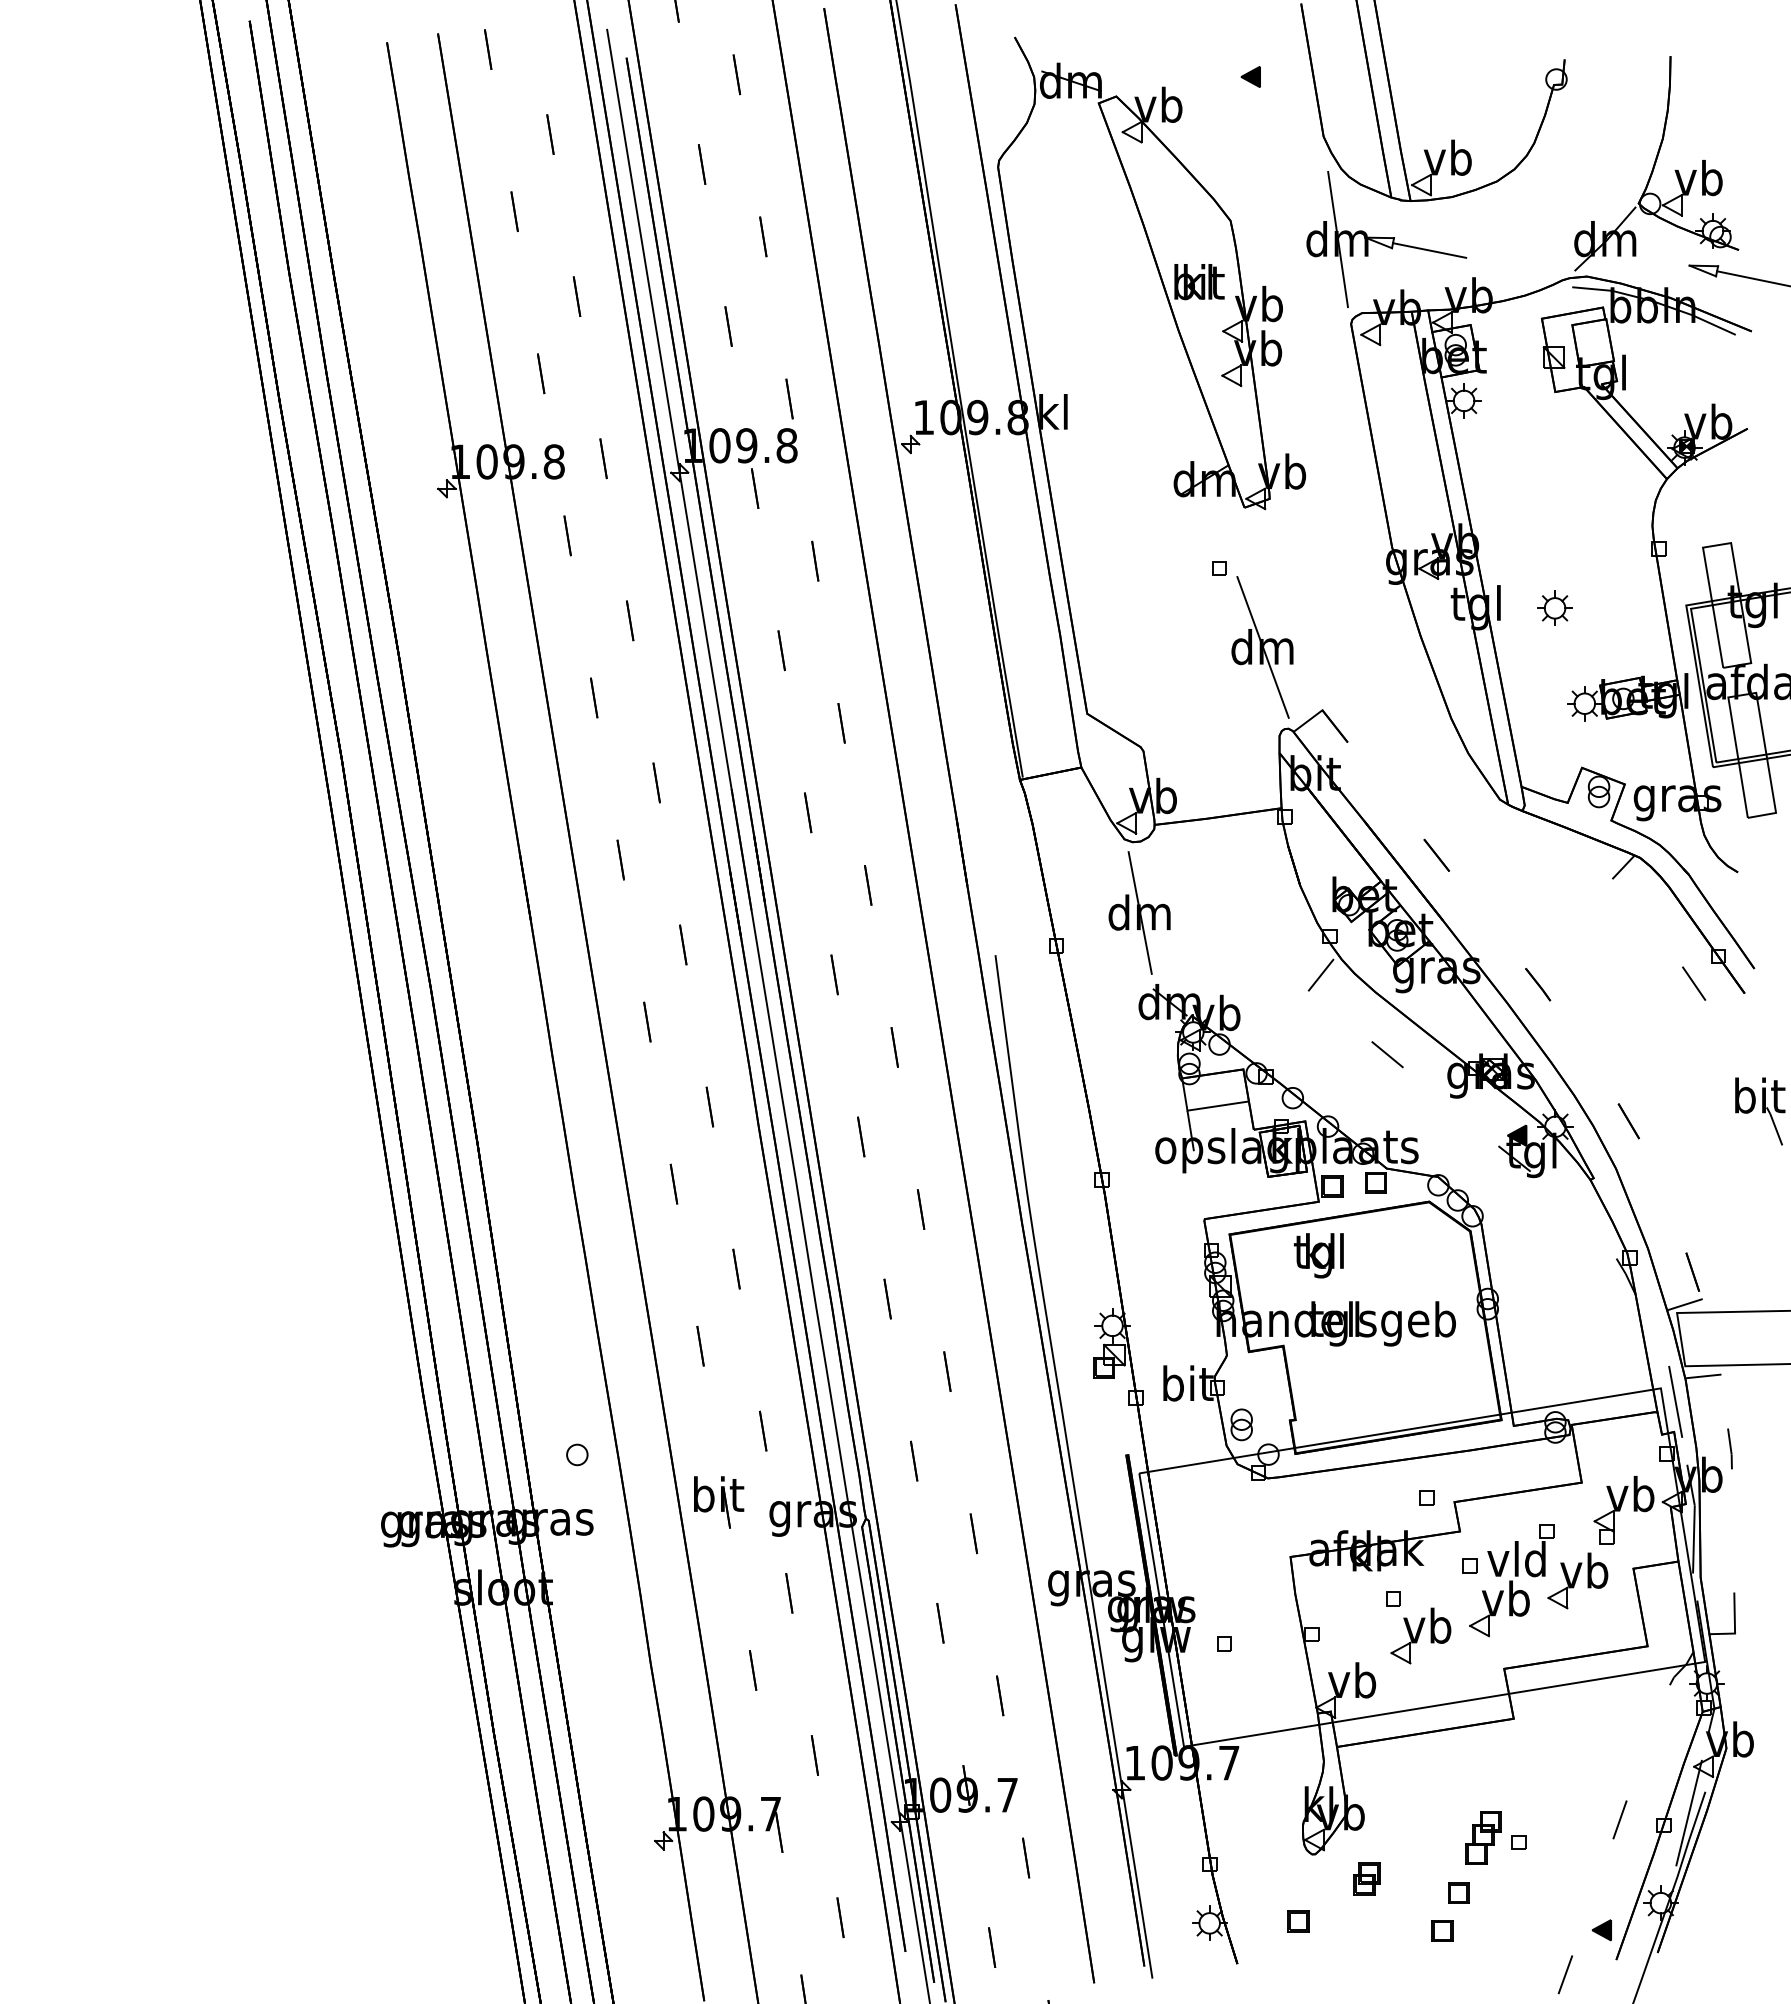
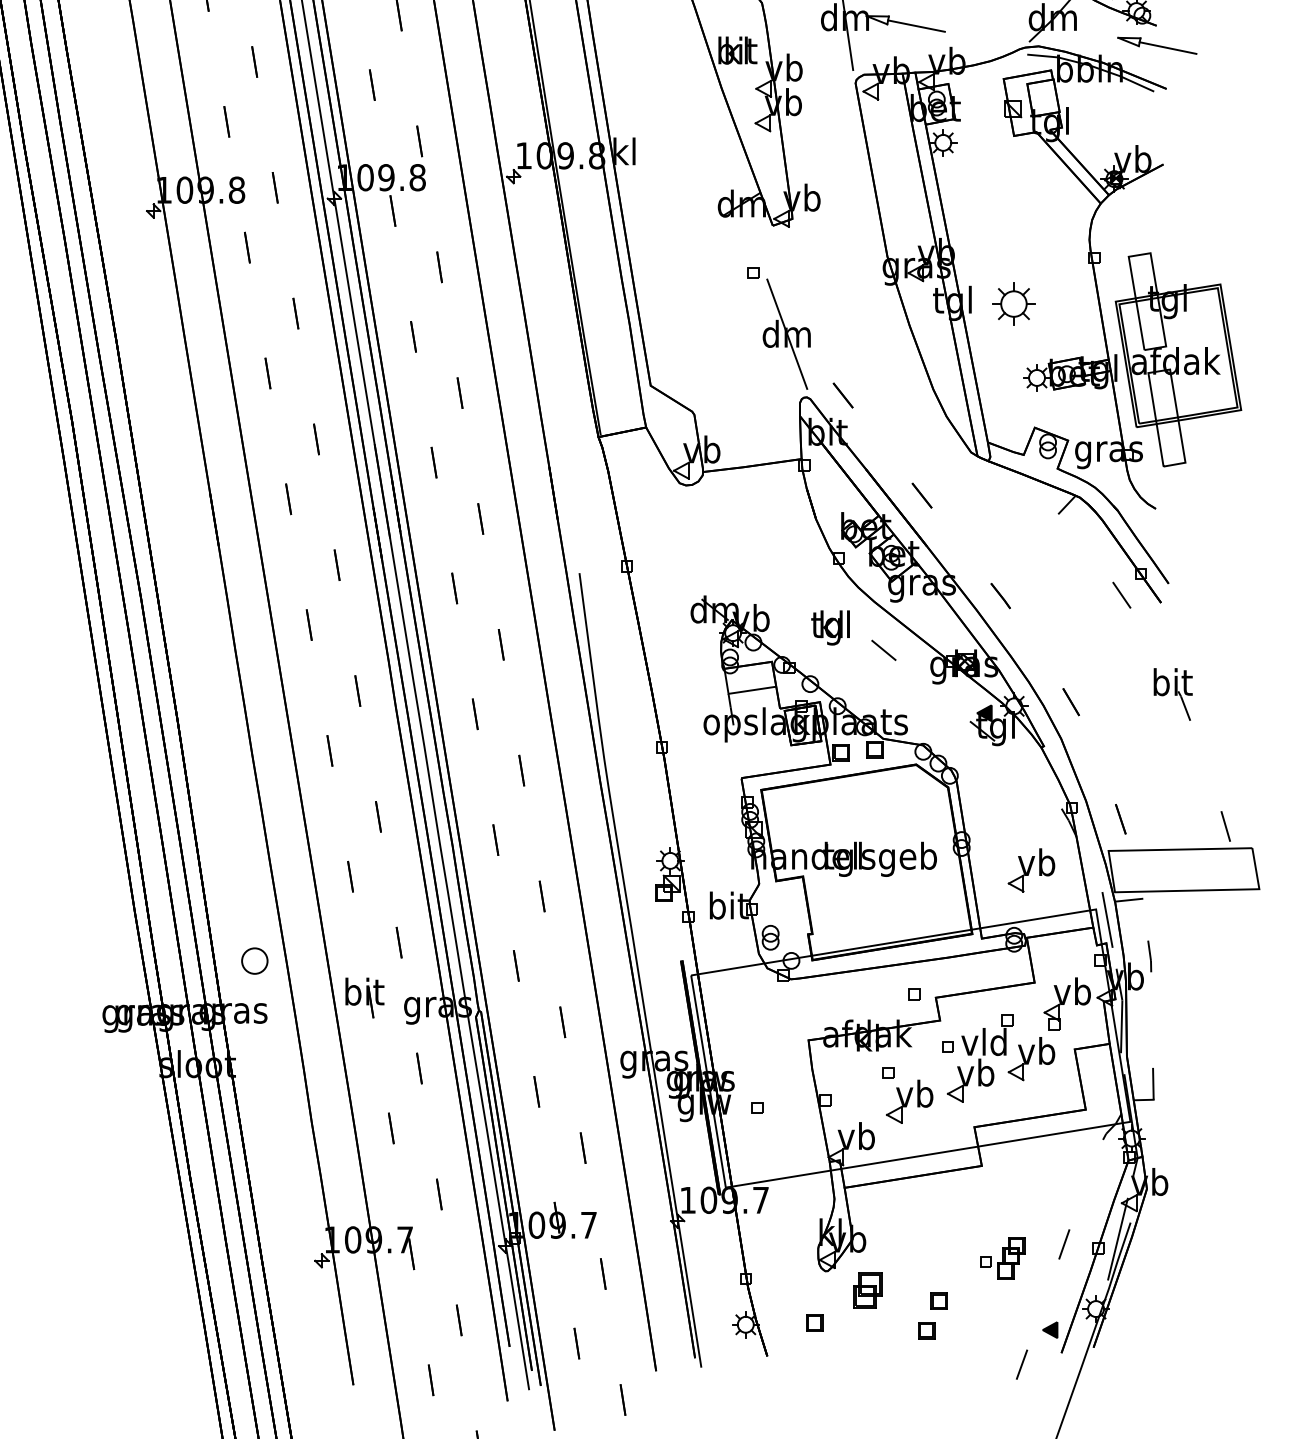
part: (1554, 607) -> (1013, 303), size x1.6
line: (1308, 720) -> (822, 390), removed
part: (1139, 912) -> (691, 540), removed
line: (1322, 972) -> (833, 586), removed
text: (1318, 1255) -> (830, 627), moved
line: (1684, 1304) -> (1114, 844), removed
part: (1577, 1337) -> (1031, 869), added
part: (577, 1454) -> (255, 960), size x1.6
part: (1483, 1837) -> (1011, 1258), moved
part: (1366, 1878) -> (867, 1289), size x1.4

